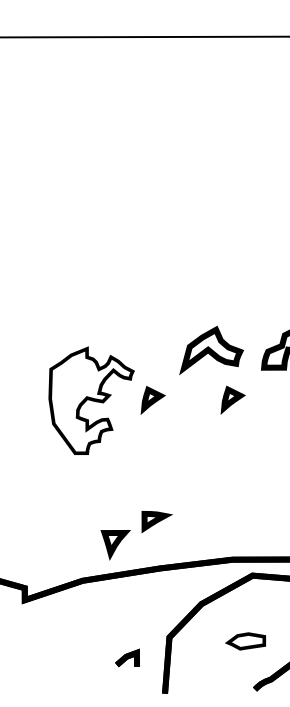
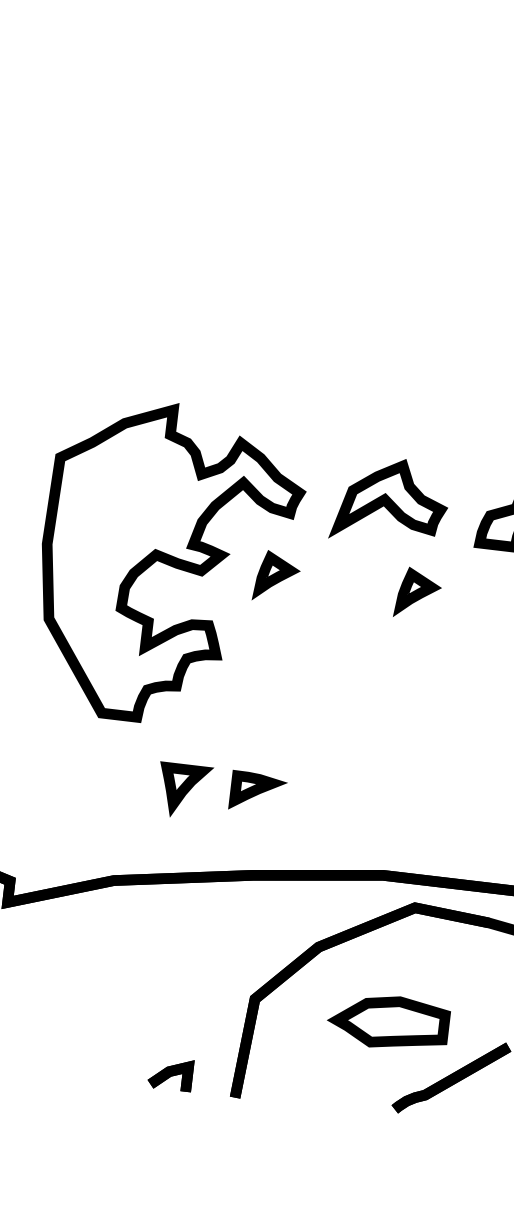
part: (91, 400) -> (167, 564), size x1.67
part: (115, 545) -> (183, 791), moved
part: (245, 641) -> (388, 1022), size x1.67
part: (127, 657) -> (170, 1073), moved

